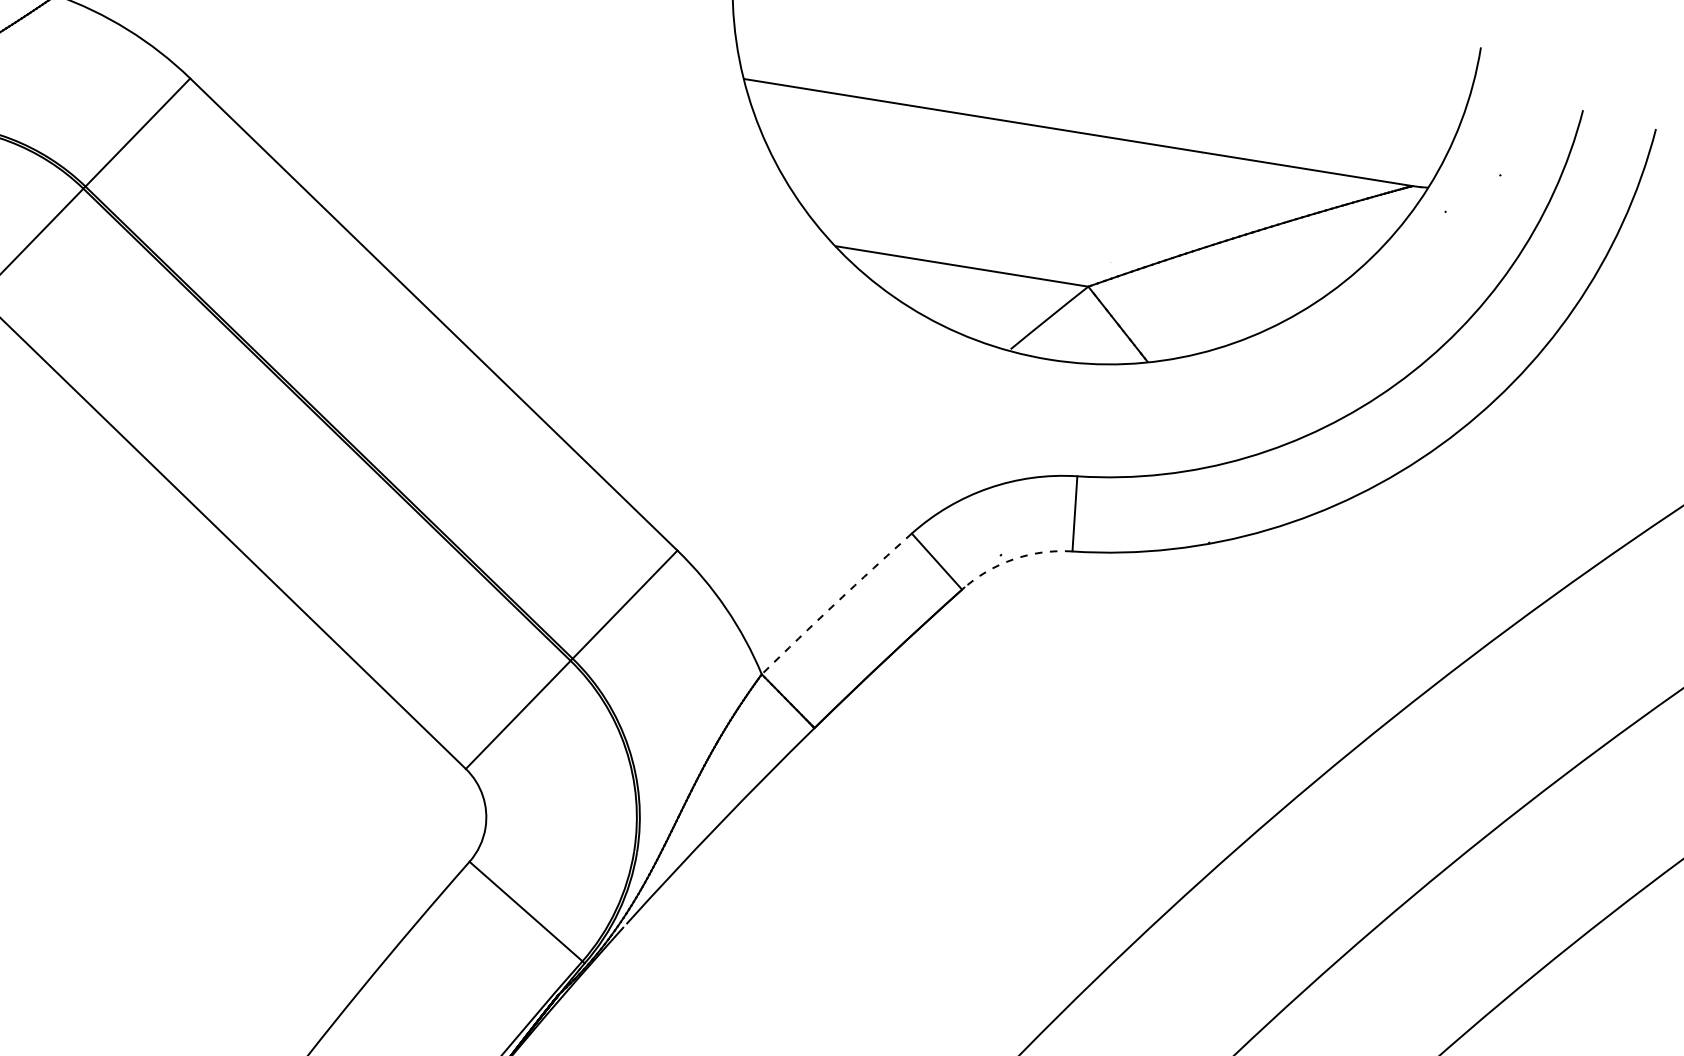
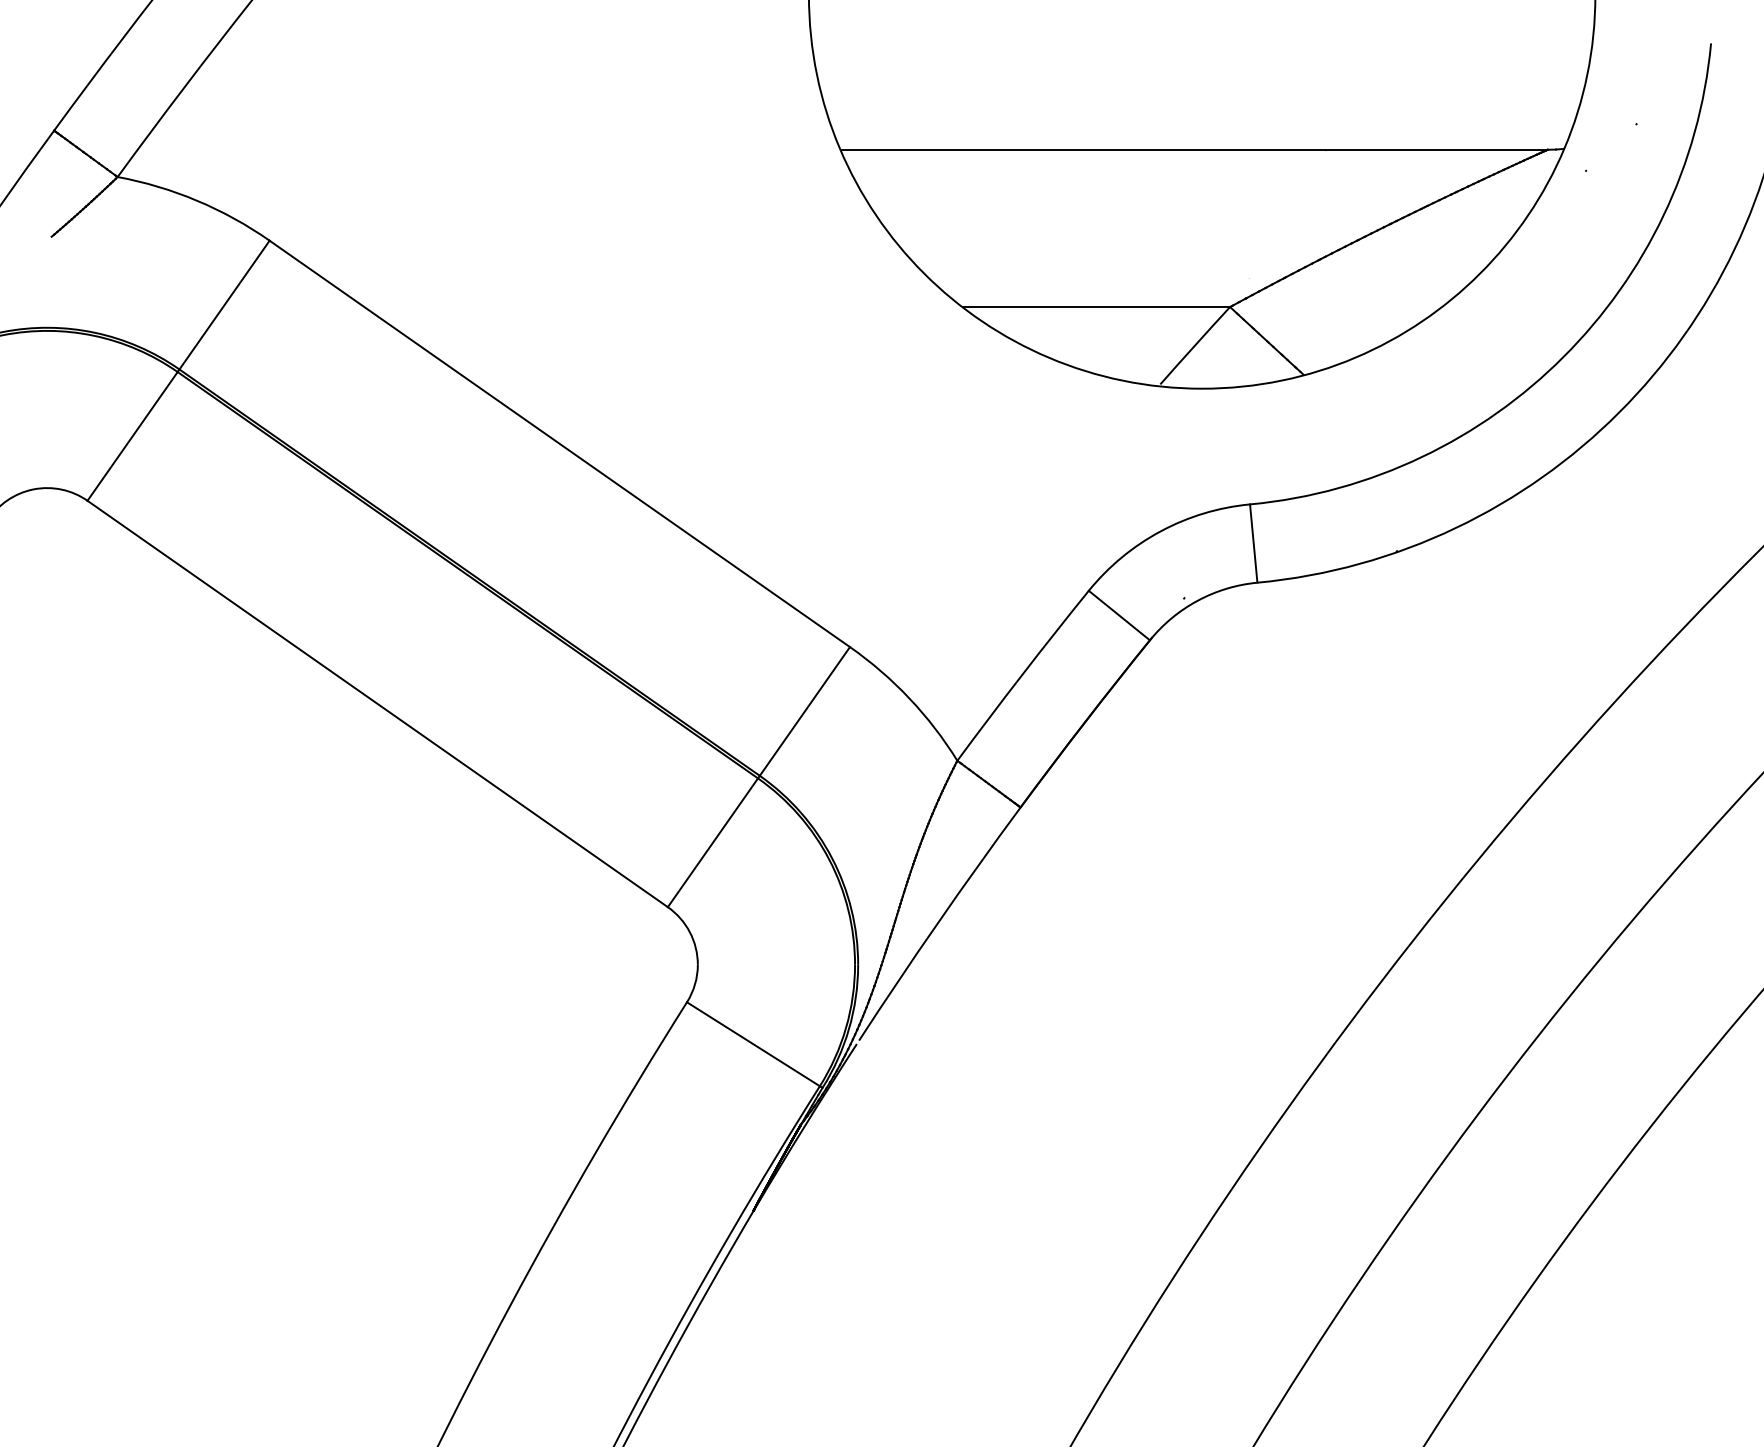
arc: (1013, 559) -> (1197, 600), dashed -> solid
arc: (836, 603) -> (1022, 675), dashed -> solid

